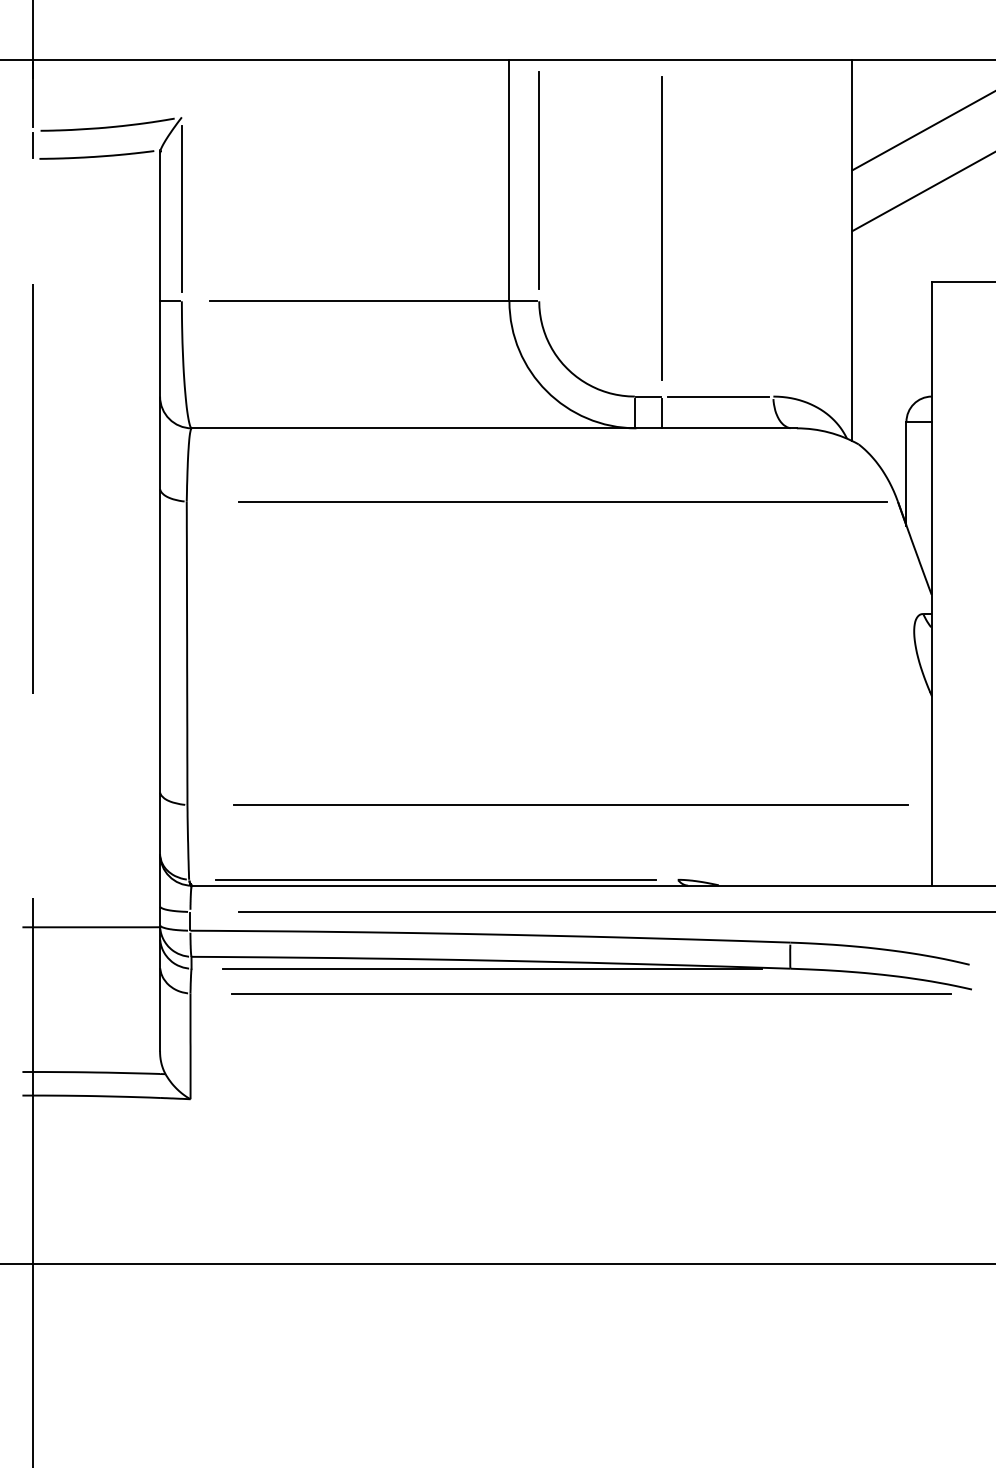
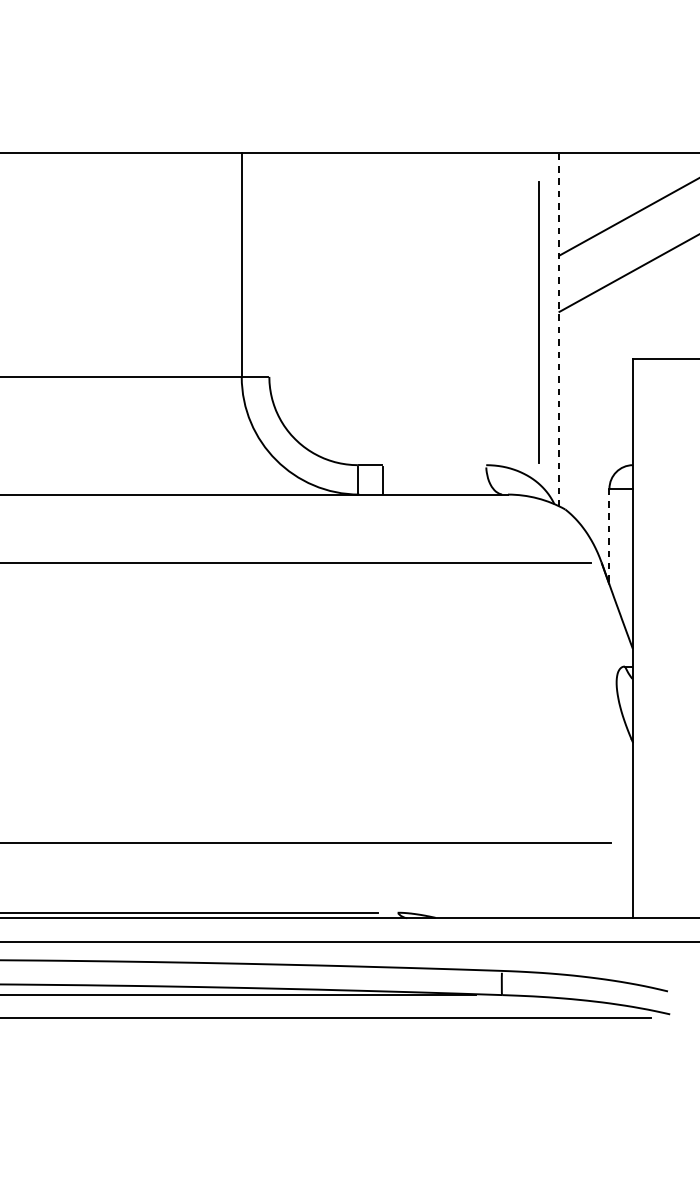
line: (538, 180) -> (268, 265), removed
line: (661, 228) -> (538, 322), moved
line: (852, 250) -> (559, 329), solid -> dashed
line: (717, 396) -> (434, 465), removed
line: (906, 473) -> (609, 536), solid -> dashed

